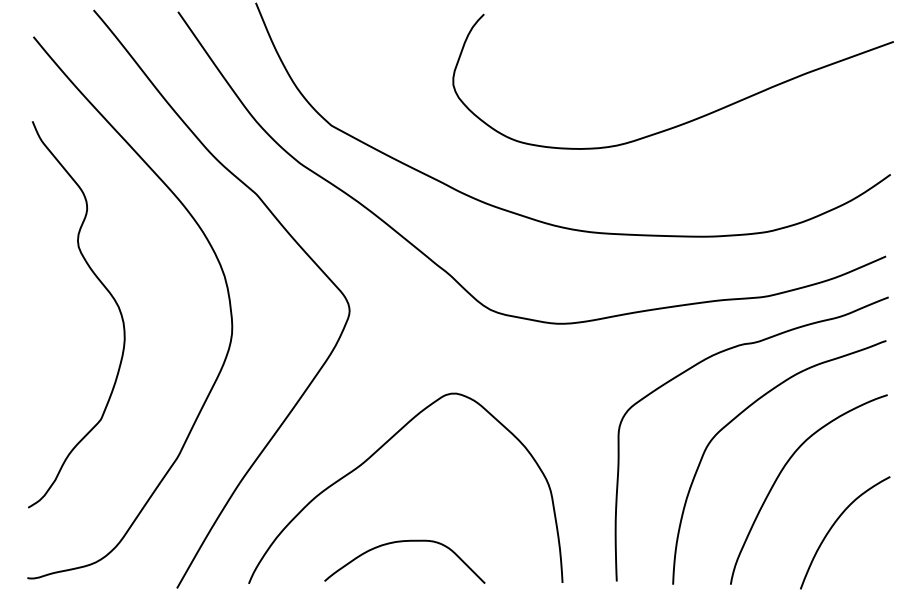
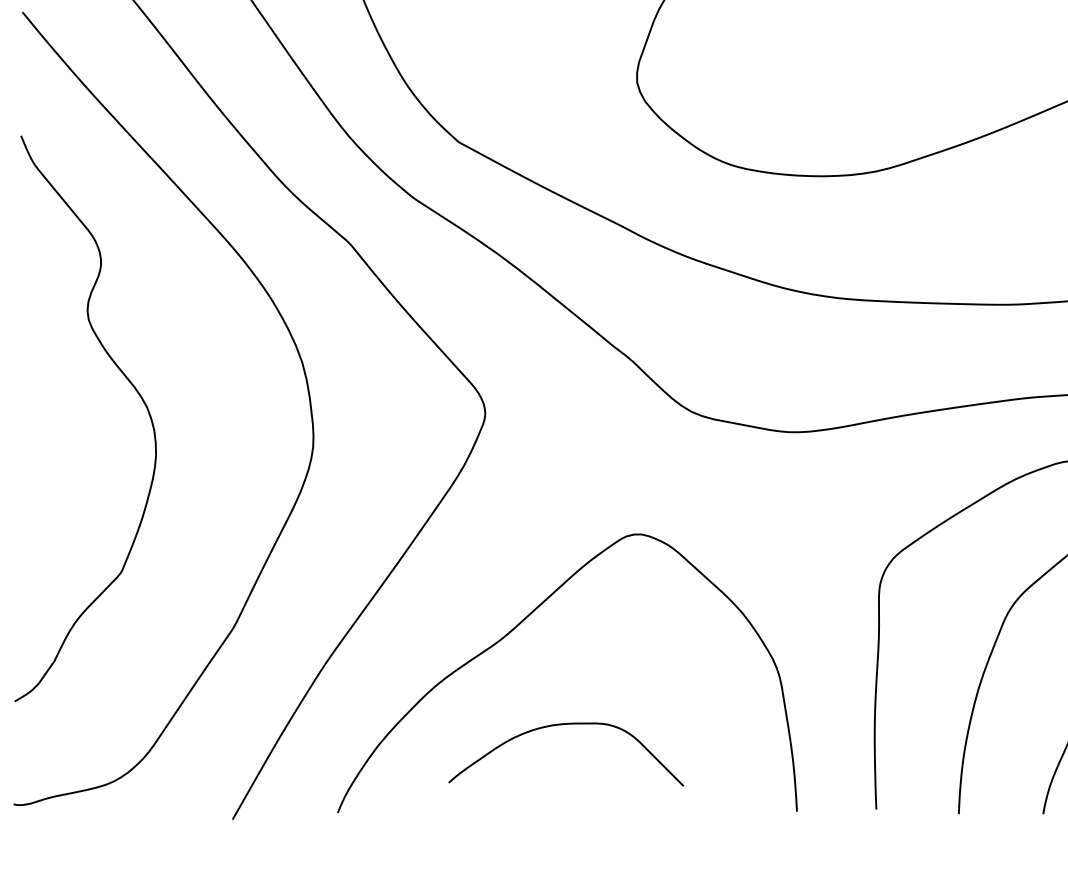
curve: (402, 542) -> (562, 726), moved

